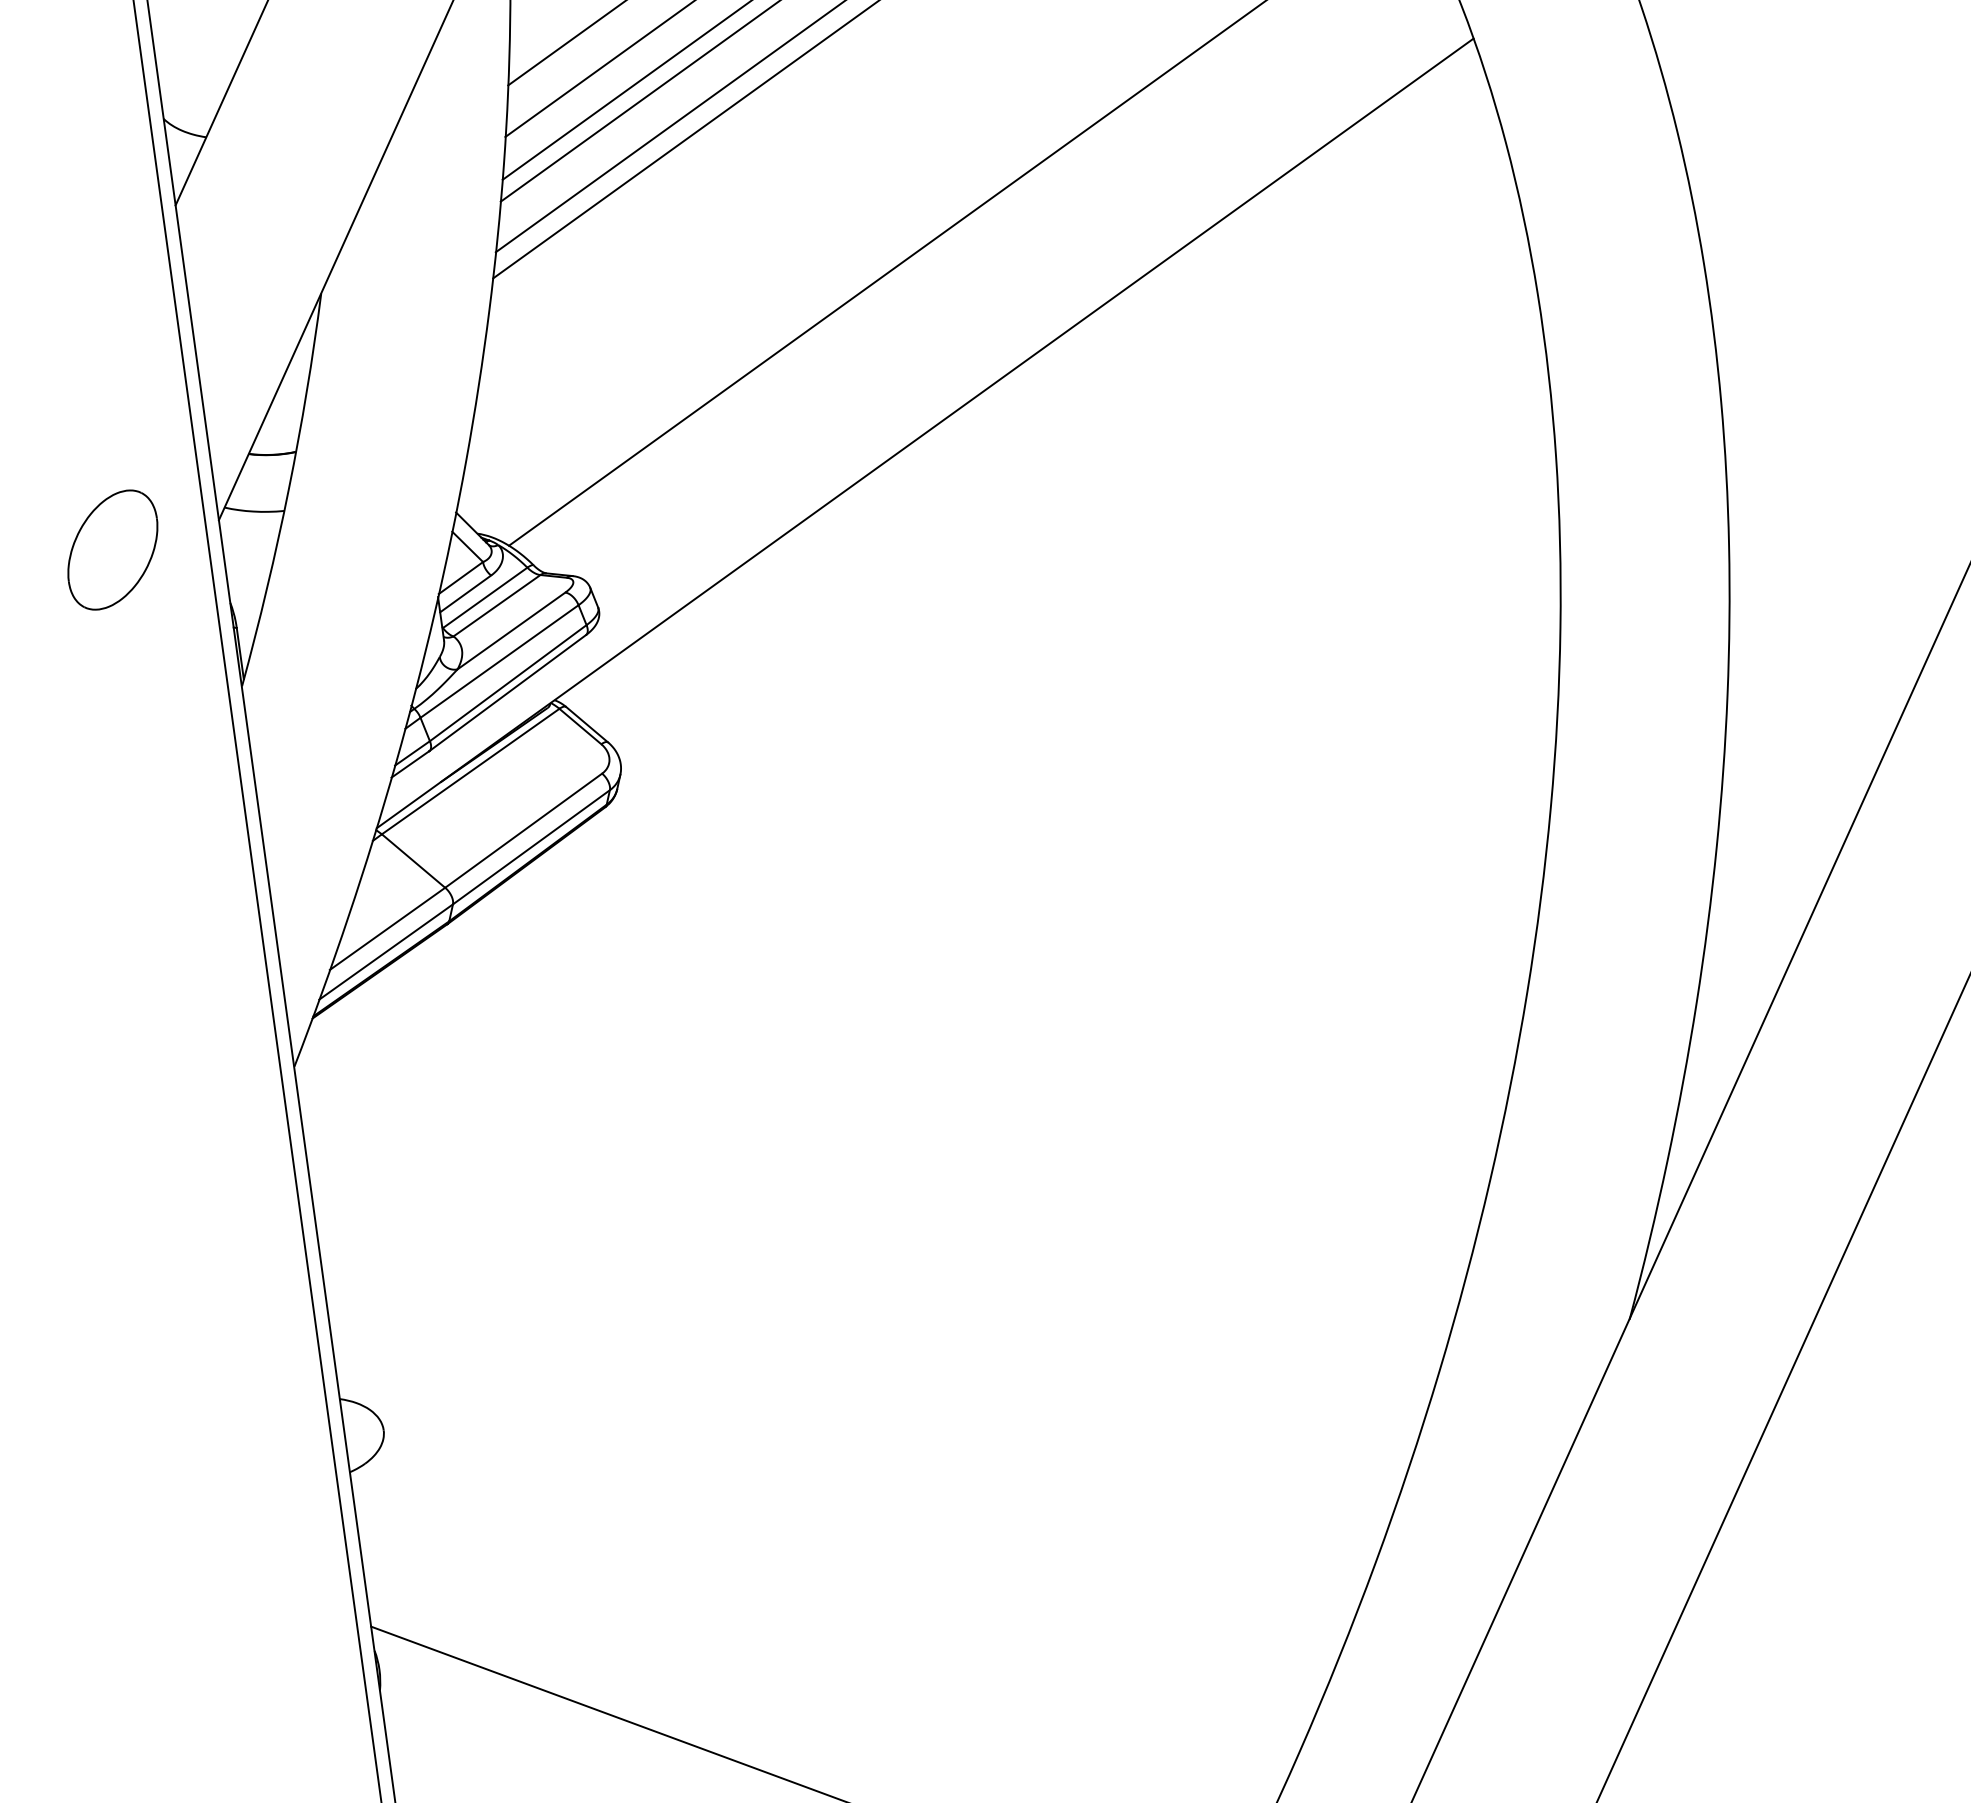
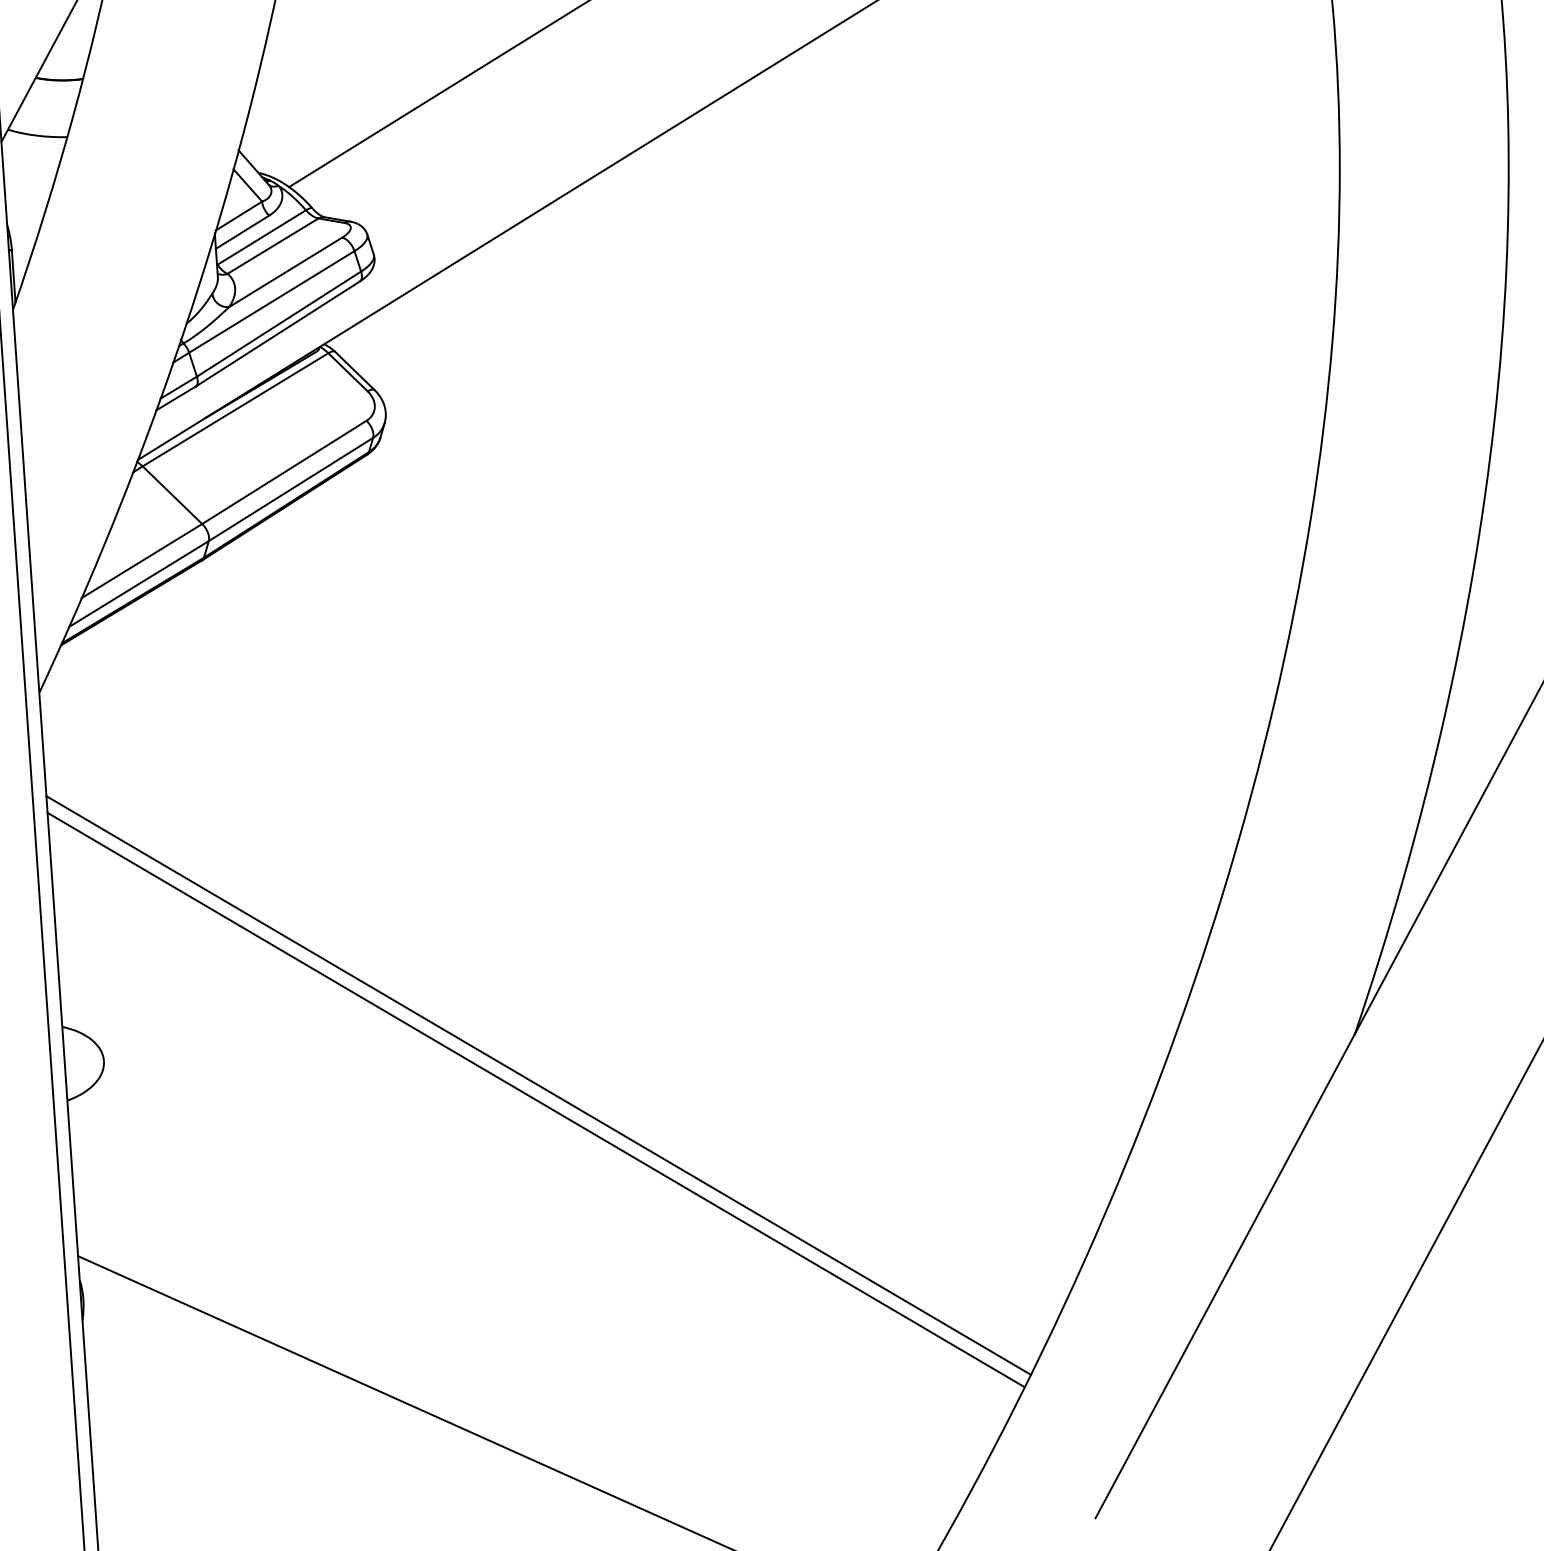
line: (818, 1424) -> (538, 1084), added
line: (817, 1439) -> (536, 1099), added

